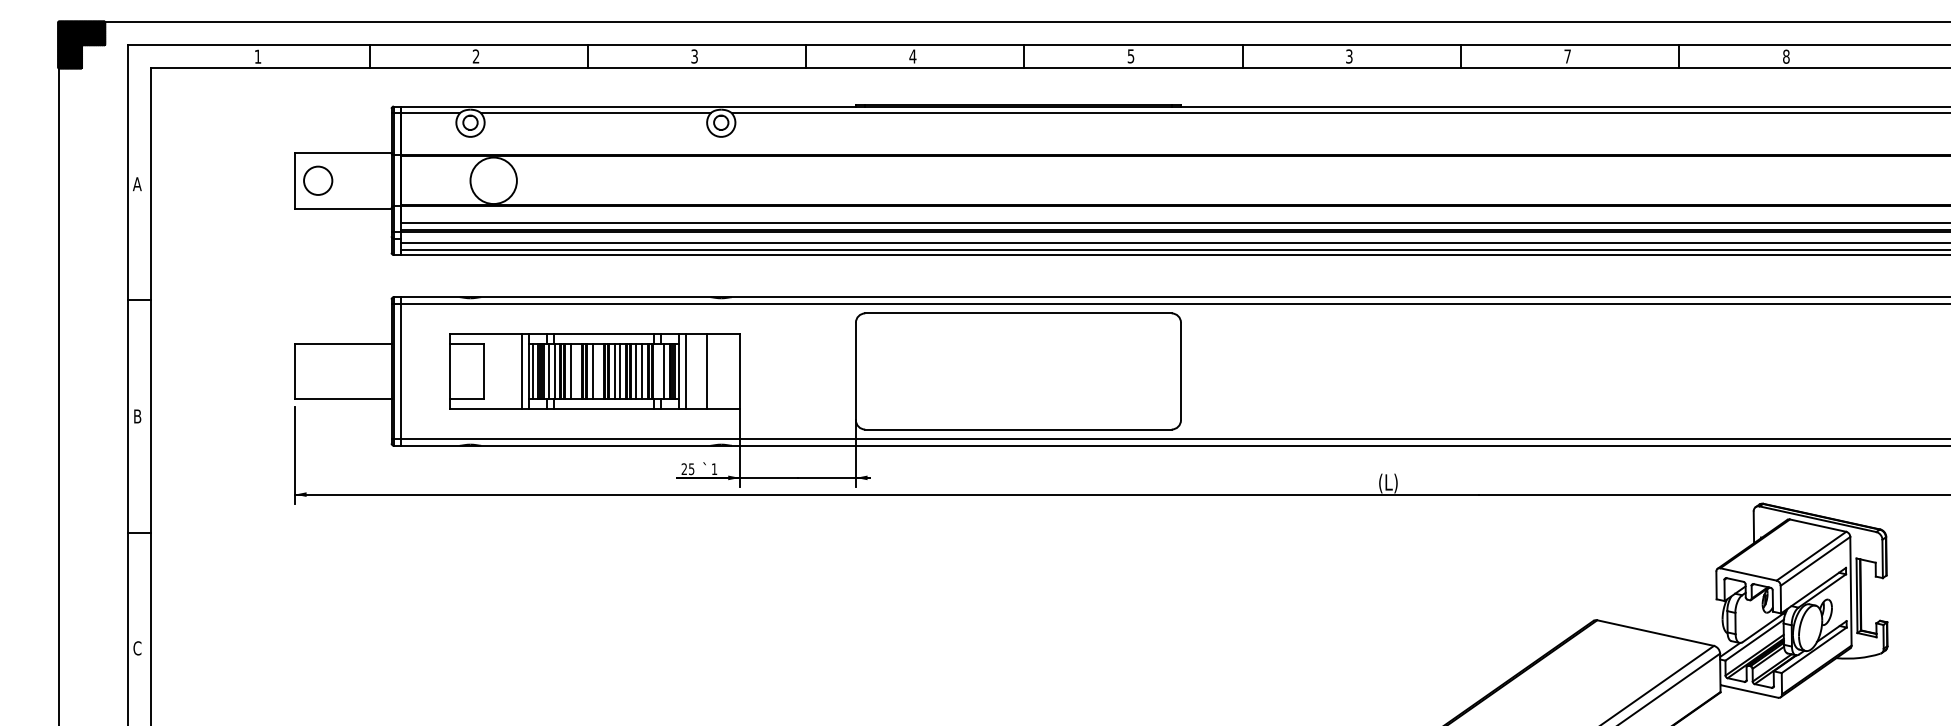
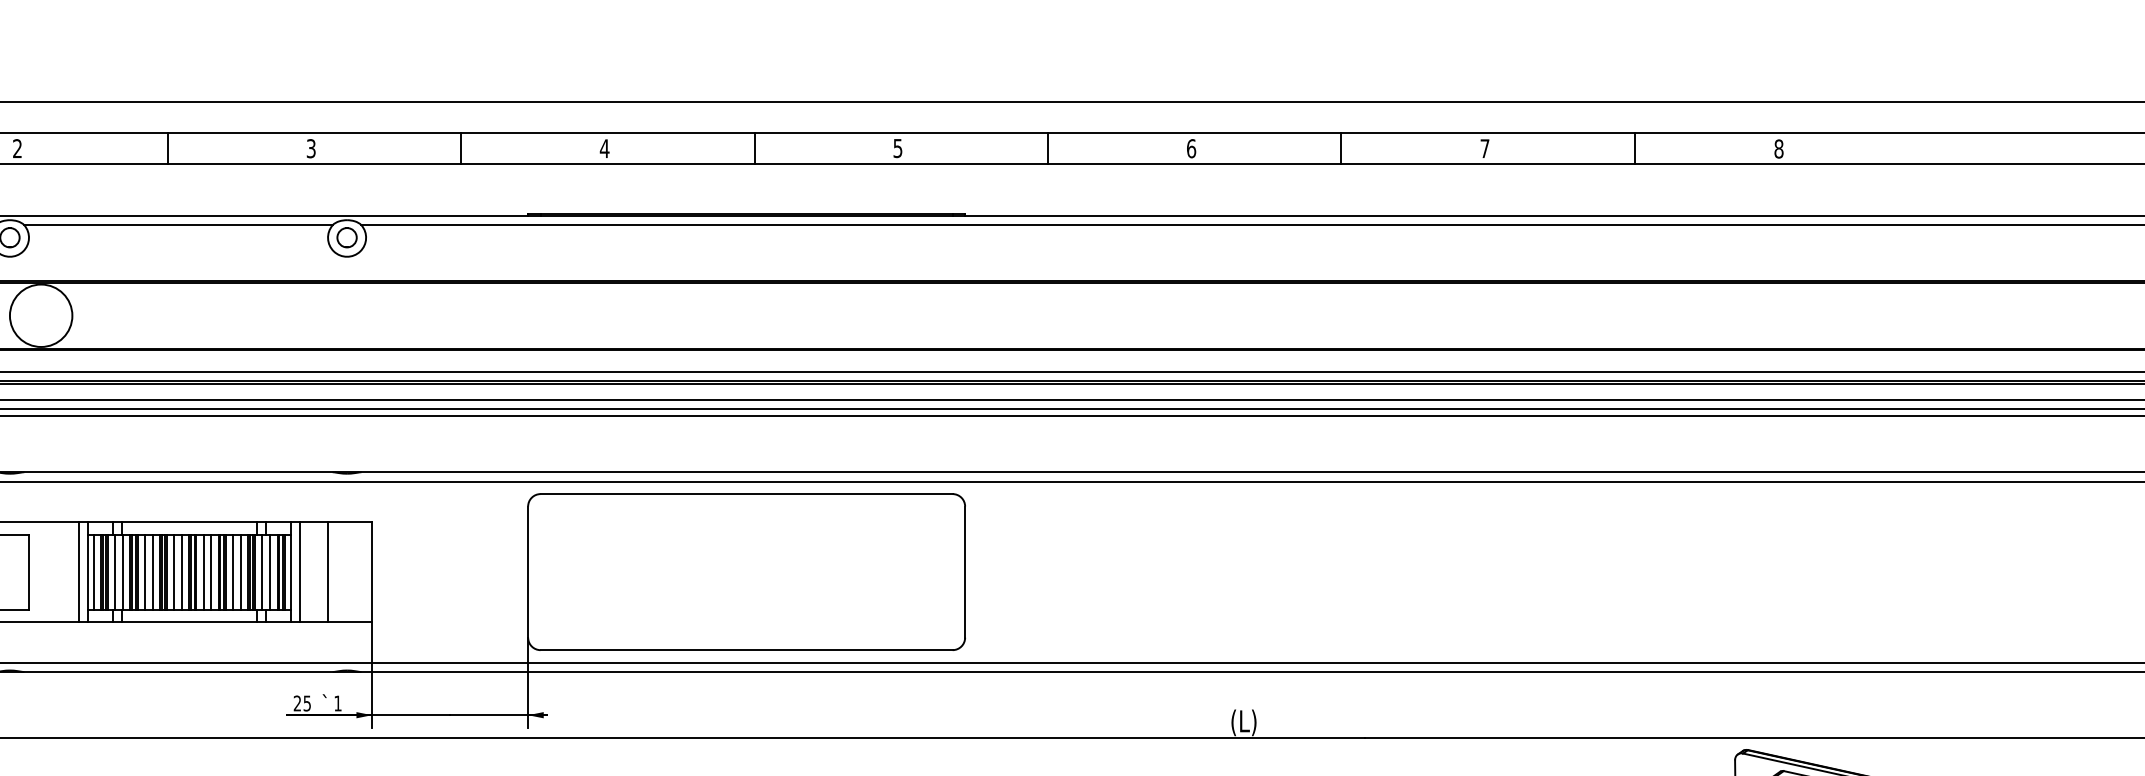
text: (1349, 56) -> (1191, 148), 3 -> 6
line: (576, 371) -> (152, 572), added
line: (598, 371) -> (182, 572), added
line: (658, 371) -> (262, 572), added

